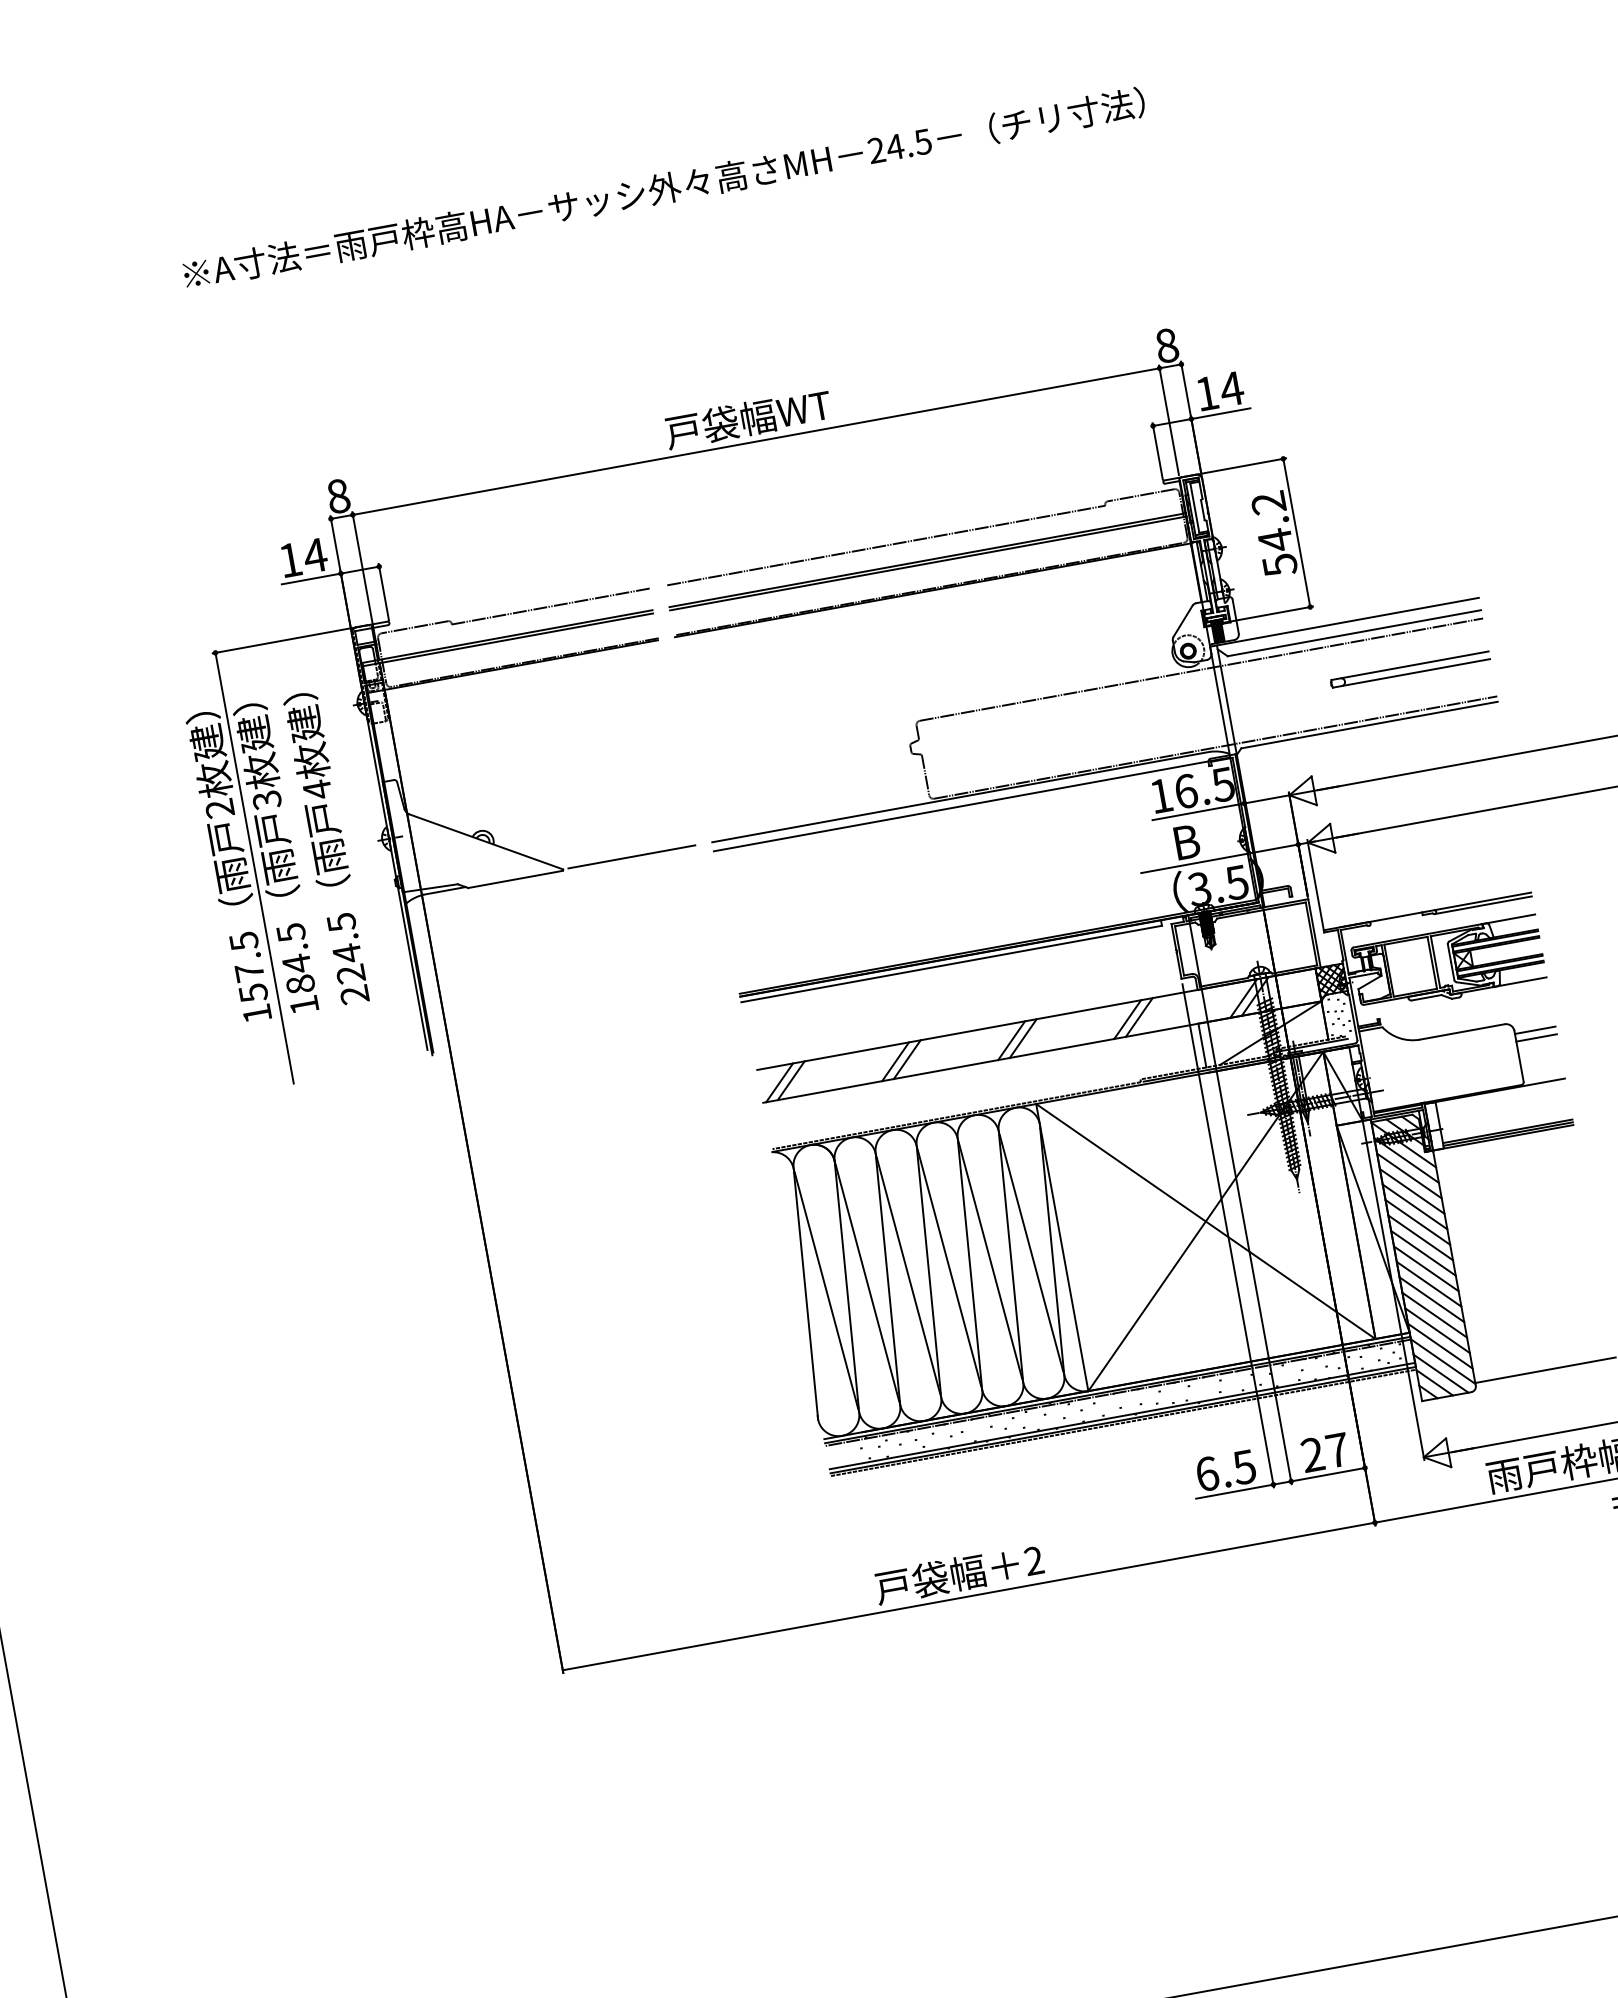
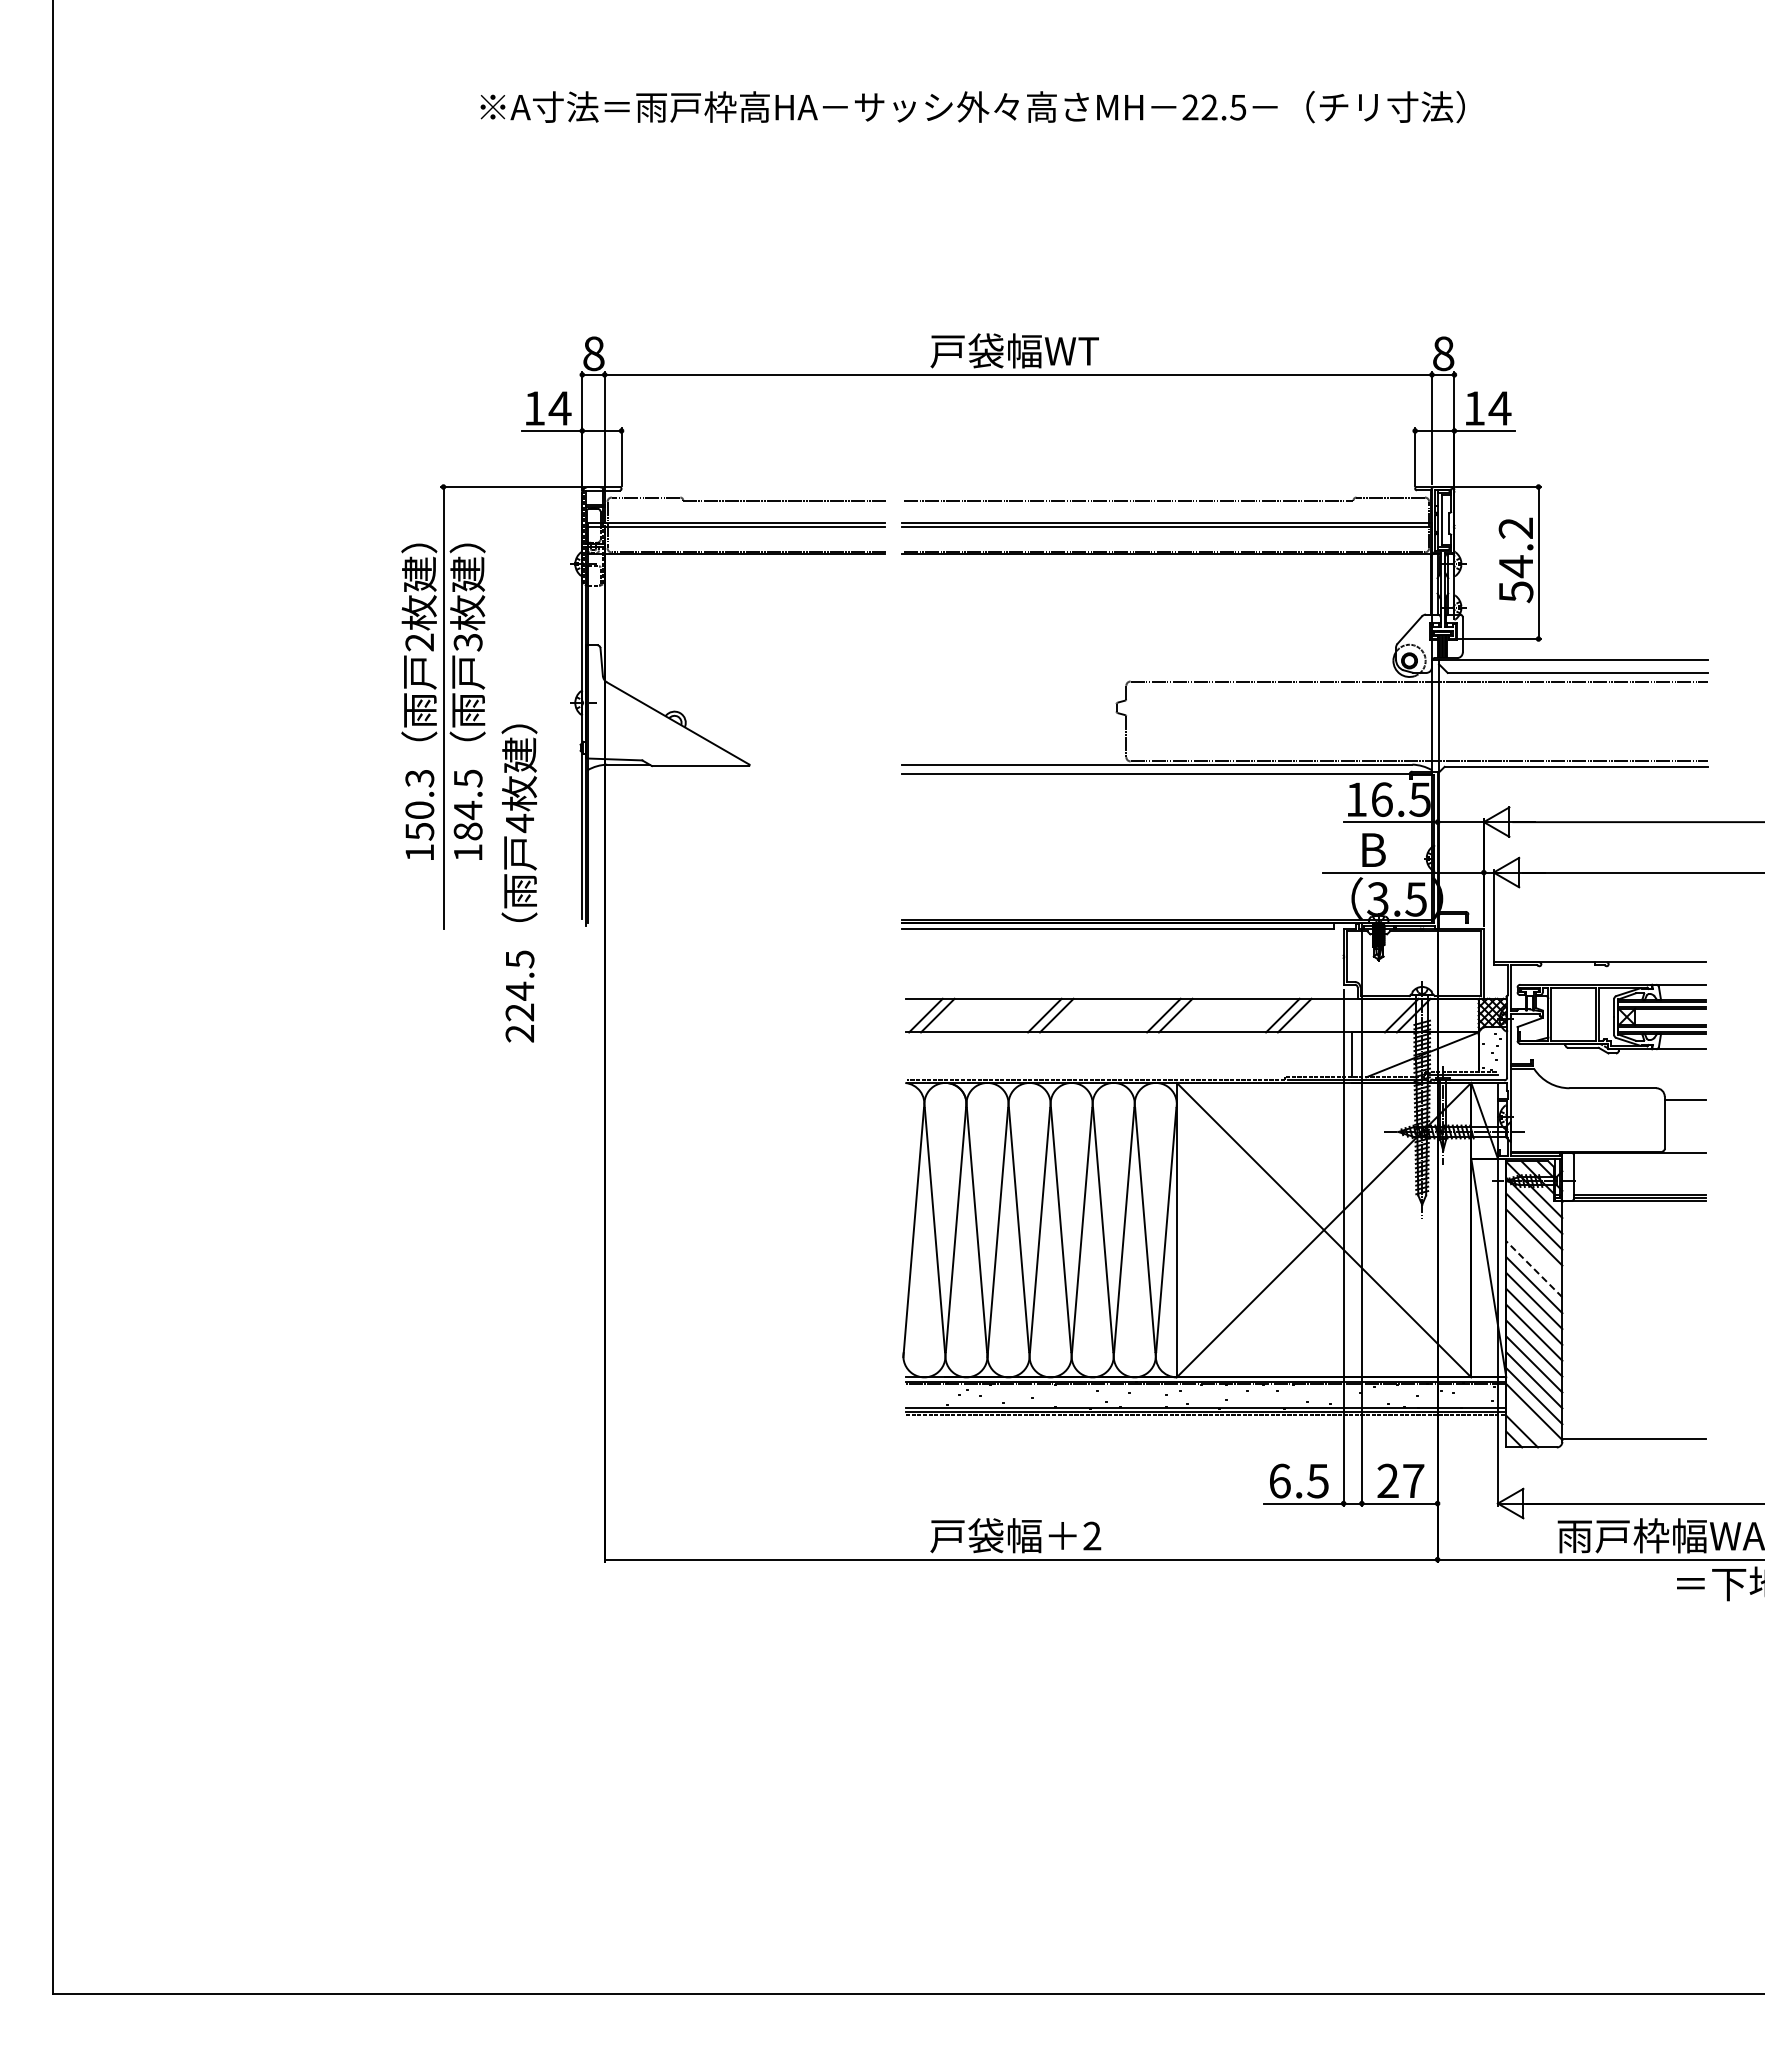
text: (895, 147) -> (1209, 107), 24.5 -> 22.5
part: (1410, 668) -> (1626, 718), removed
text: (327, 848) -> (519, 883), moved
line: (631, 856) -> (819, 764), removed
line: (1483, 905) -> (1656, 966), removed
text: (246, 956) -> (419, 793), 157.5 -> 150.3
line: (1536, 1037) -> (1685, 1107), removed
line: (1415, 1206) -> (1534, 1253), removed
line: (1418, 1222) -> (1534, 1269), solid -> dashed
line: (1440, 1373) -> (1529, 1423), removed

